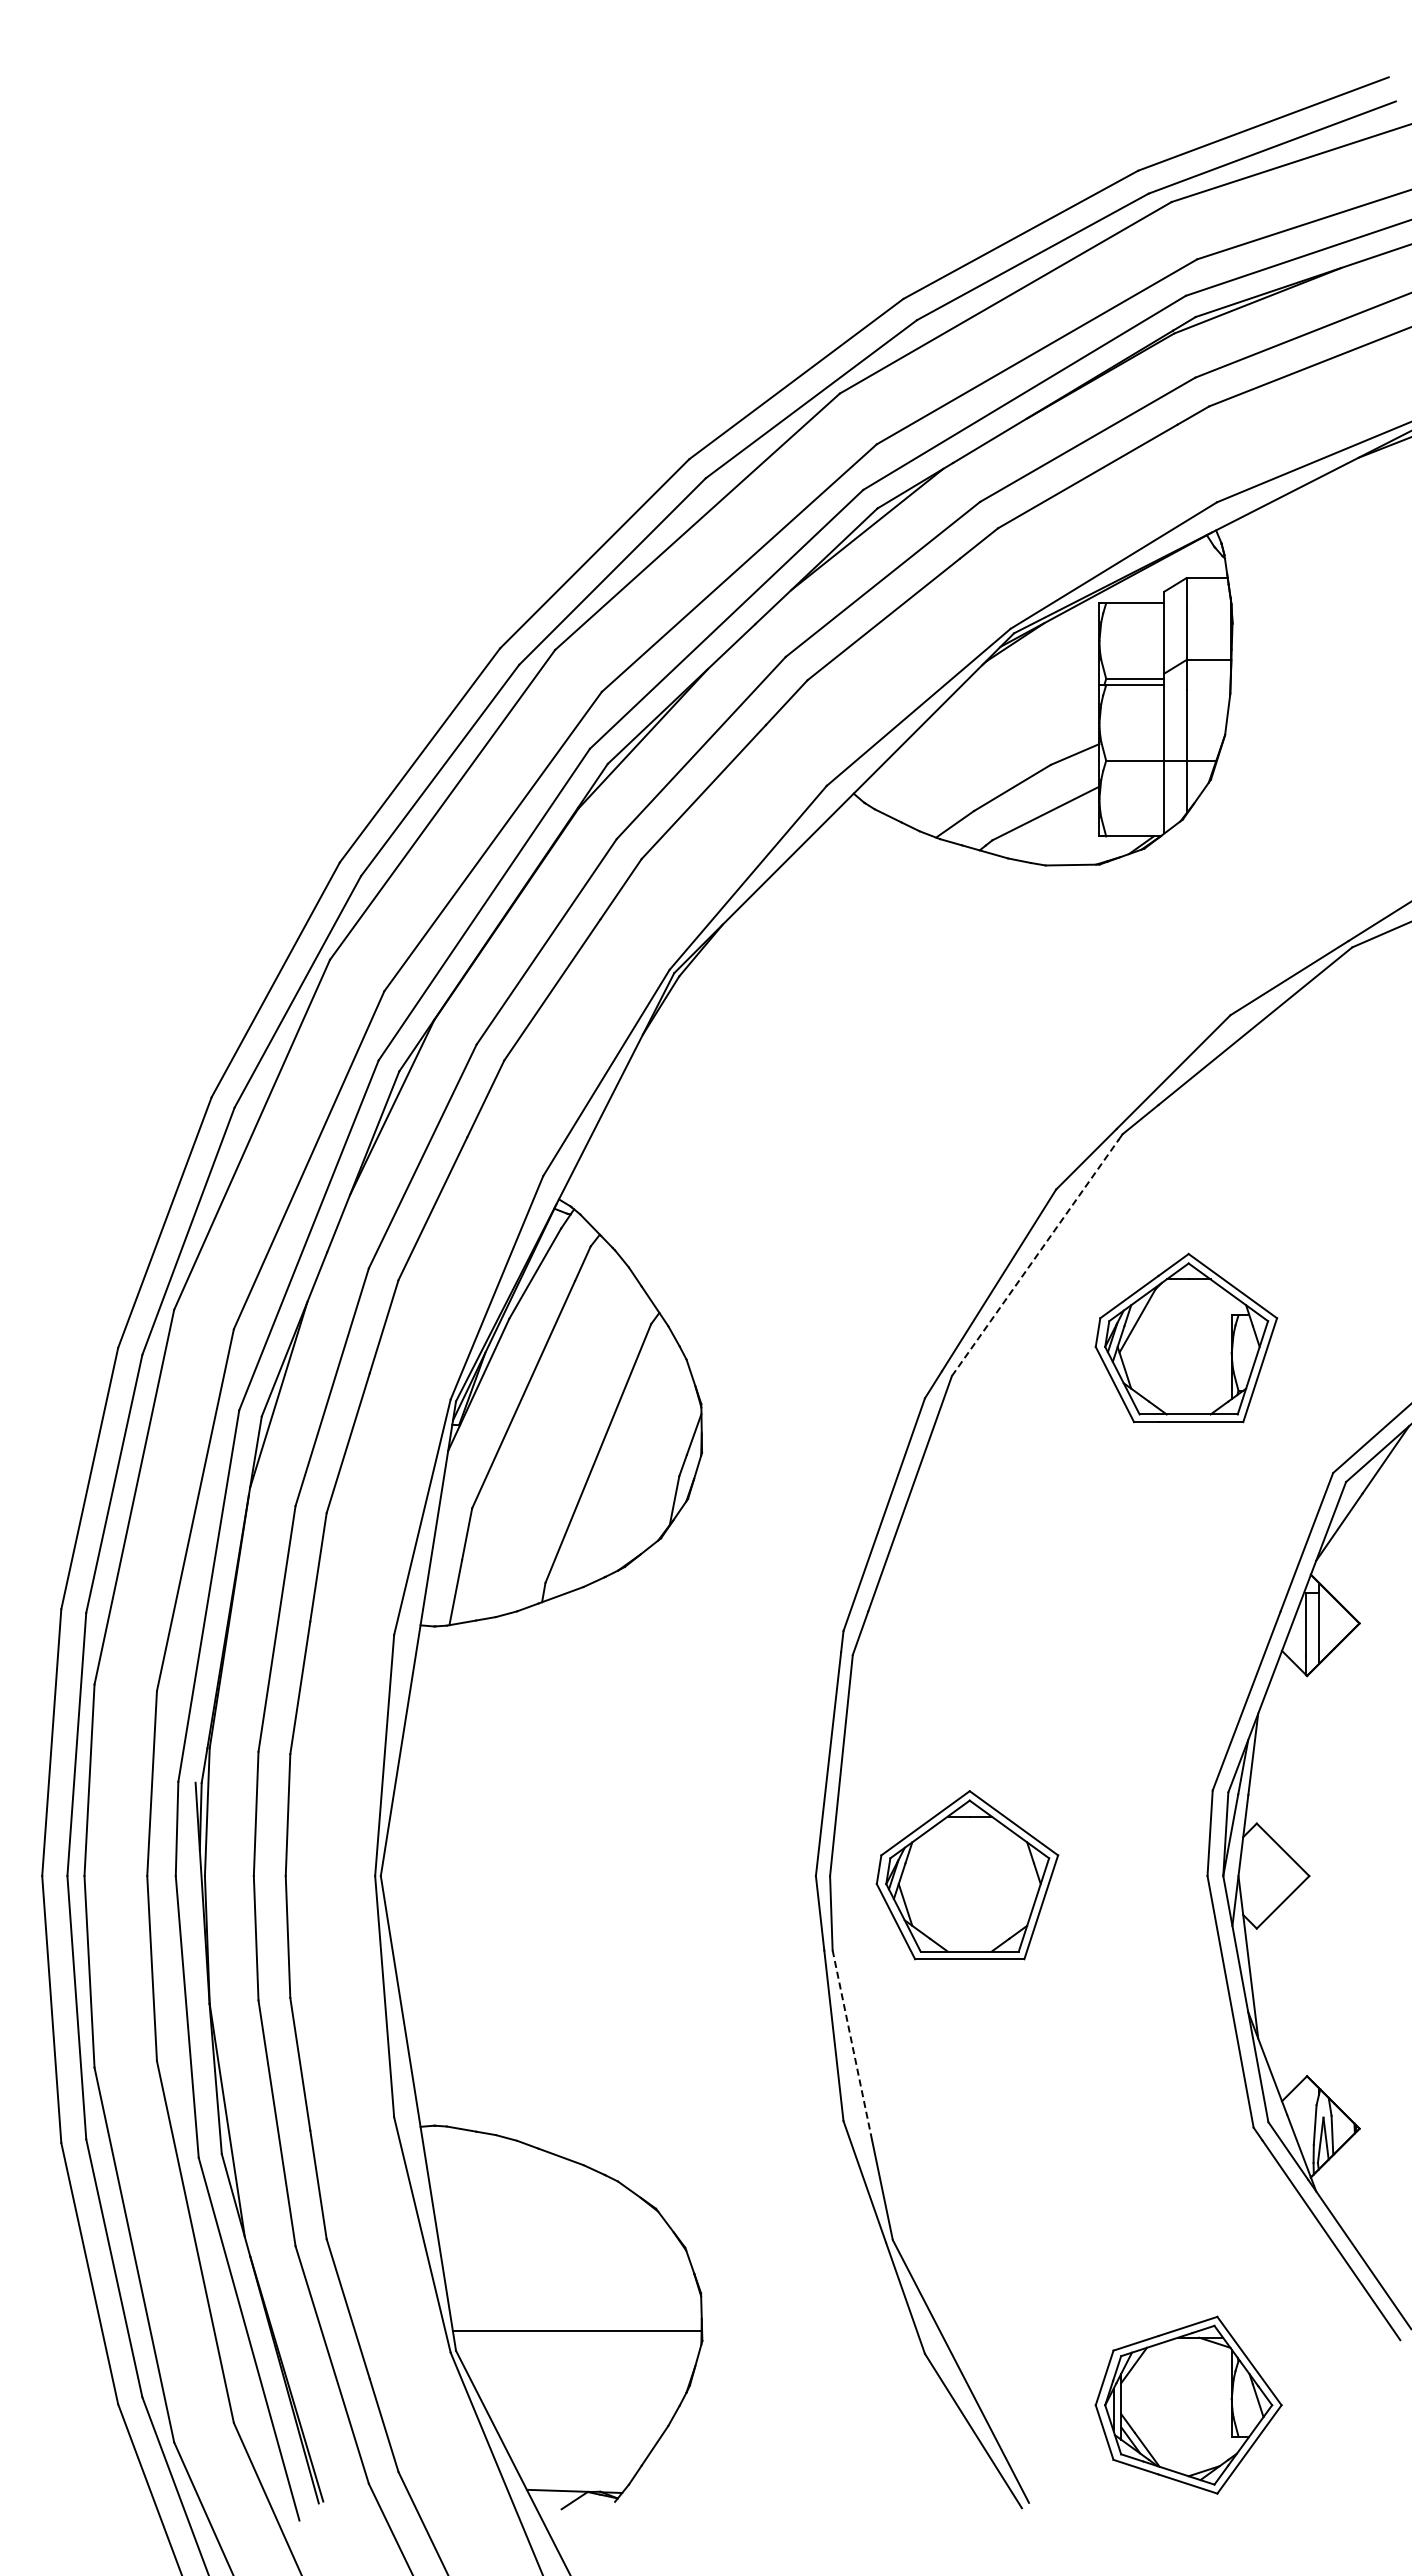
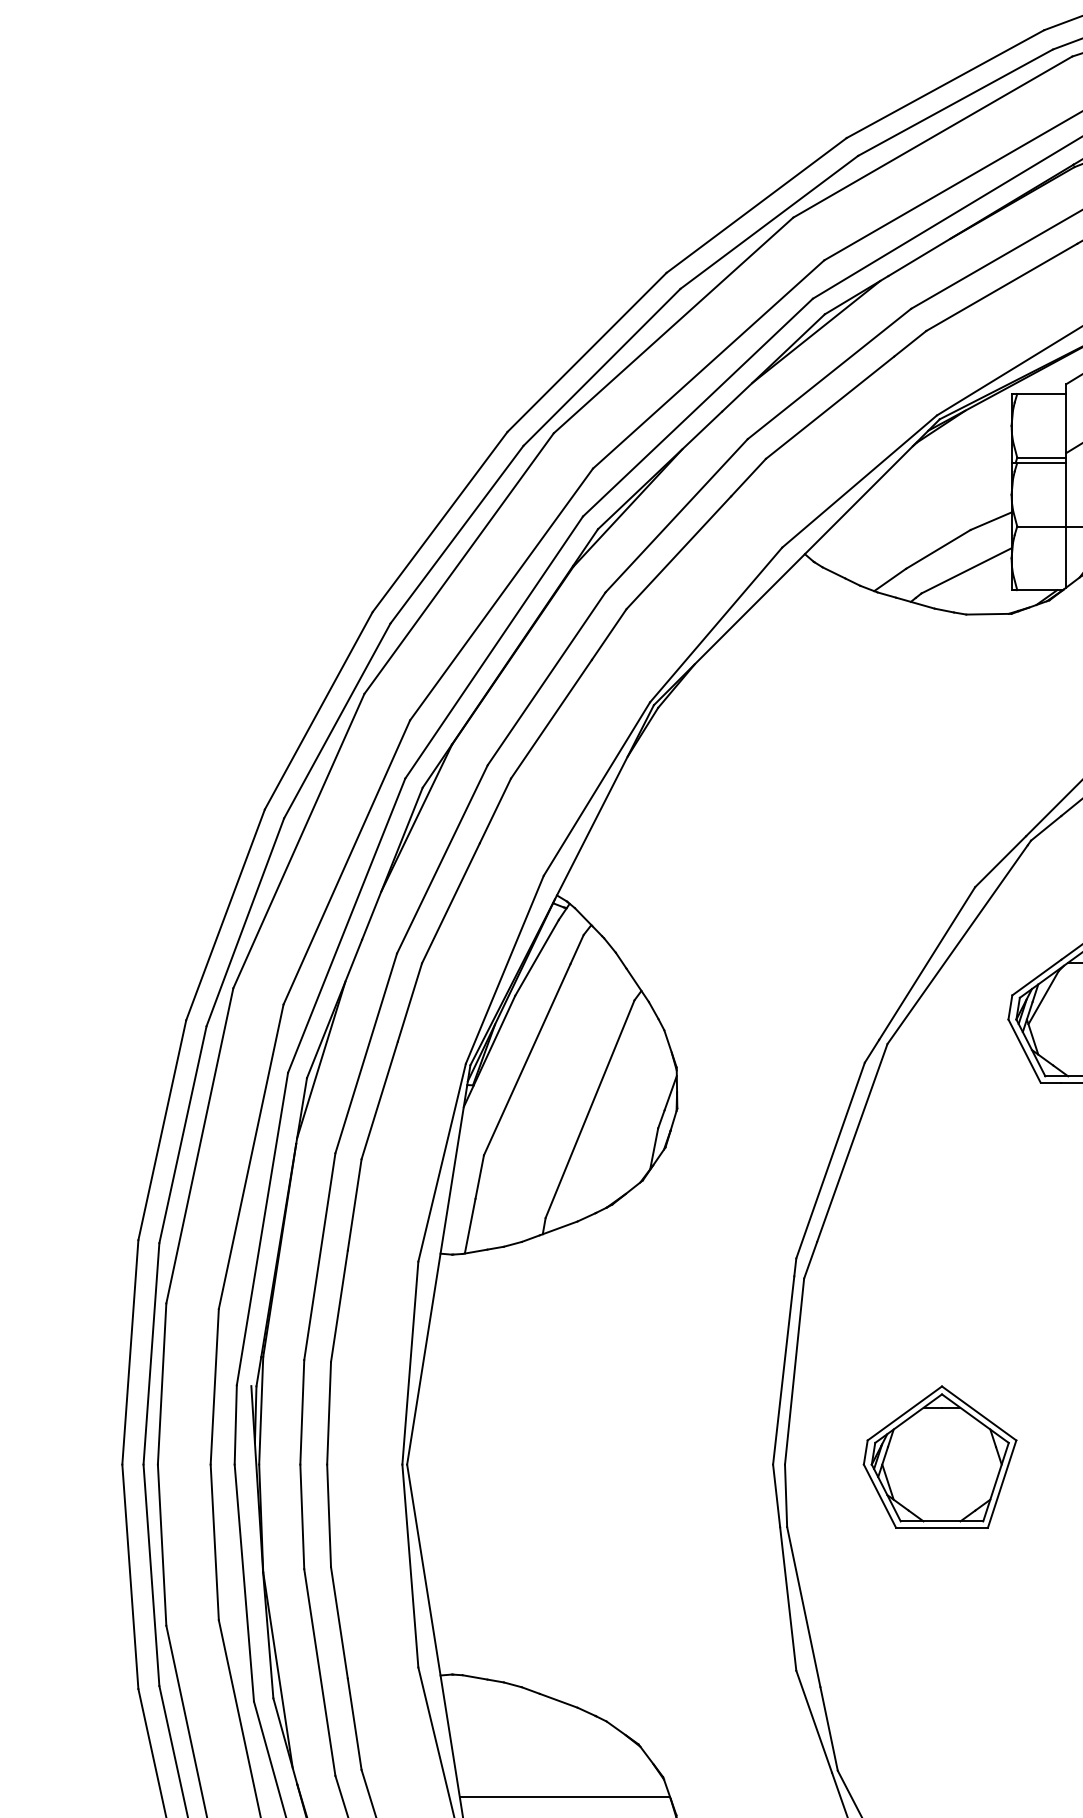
line: (1035, 1257) -> (957, 944), dashed -> solid
part: (967, 1875) -> (940, 1457), moved
line: (852, 2045) -> (803, 1607), dashed -> solid
line: (568, 2270) -> (564, 1796), added

